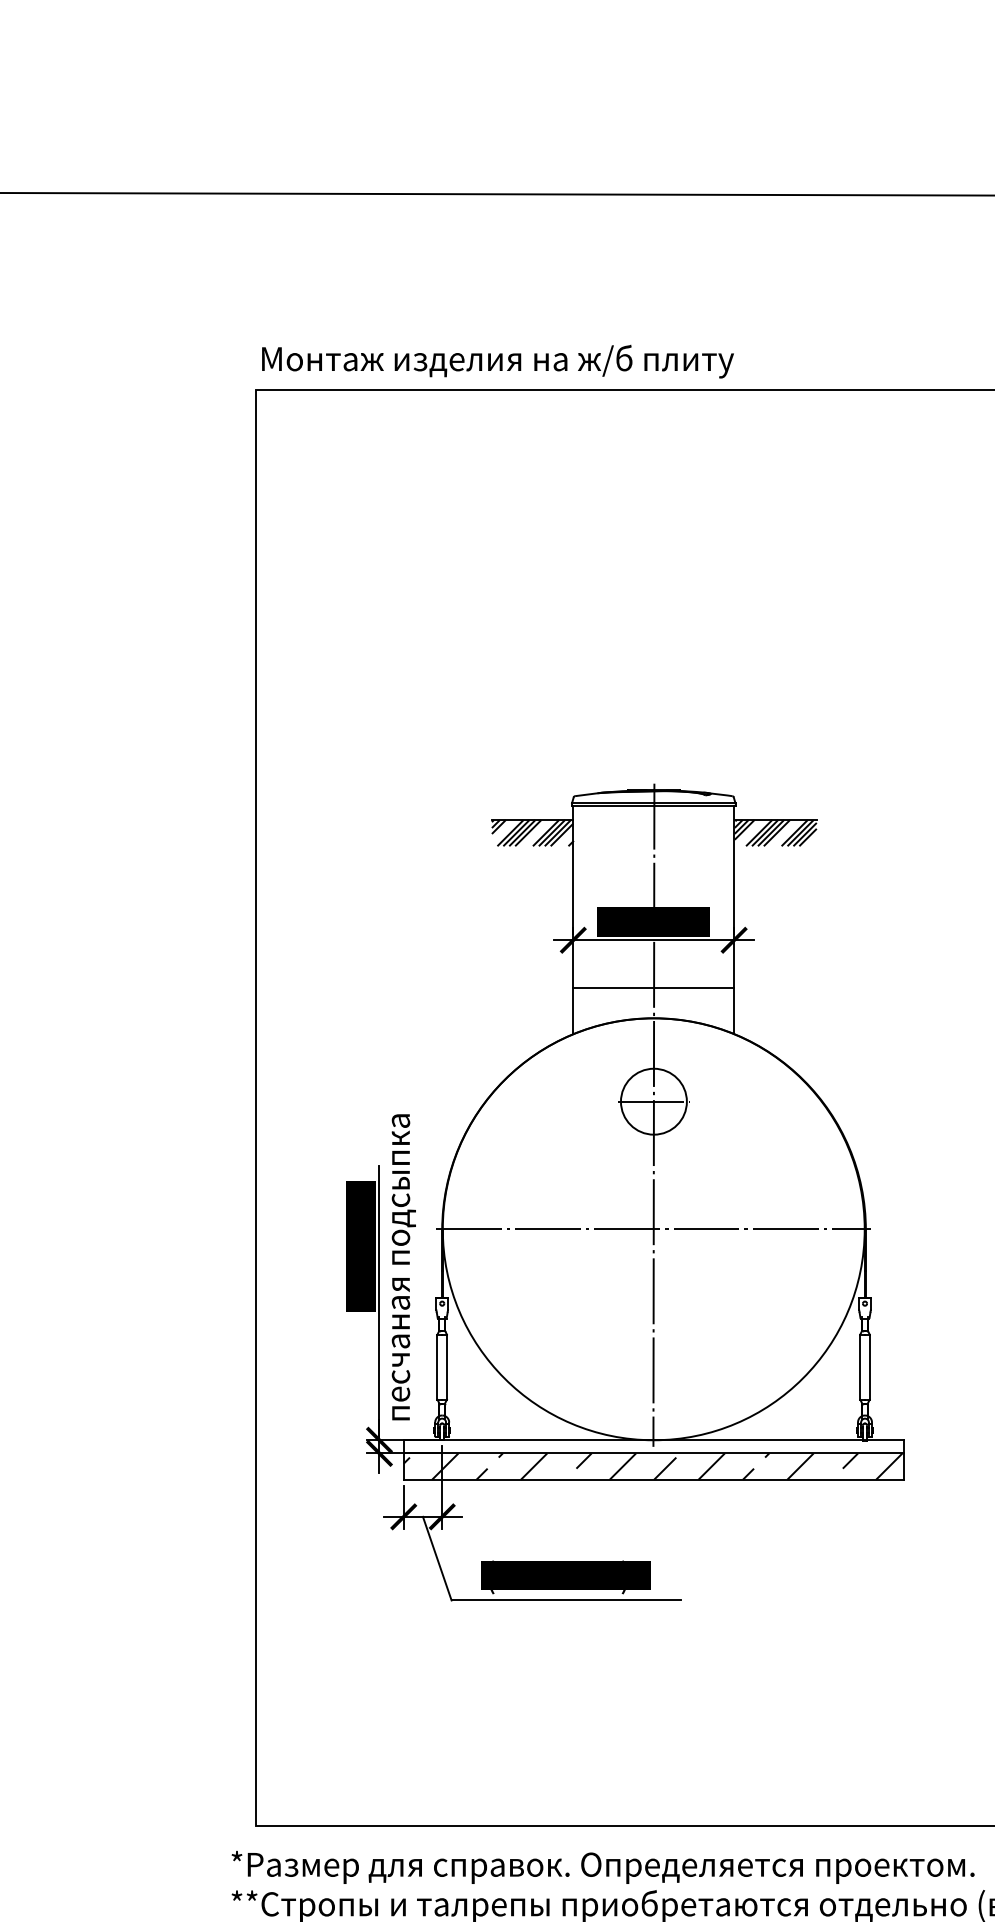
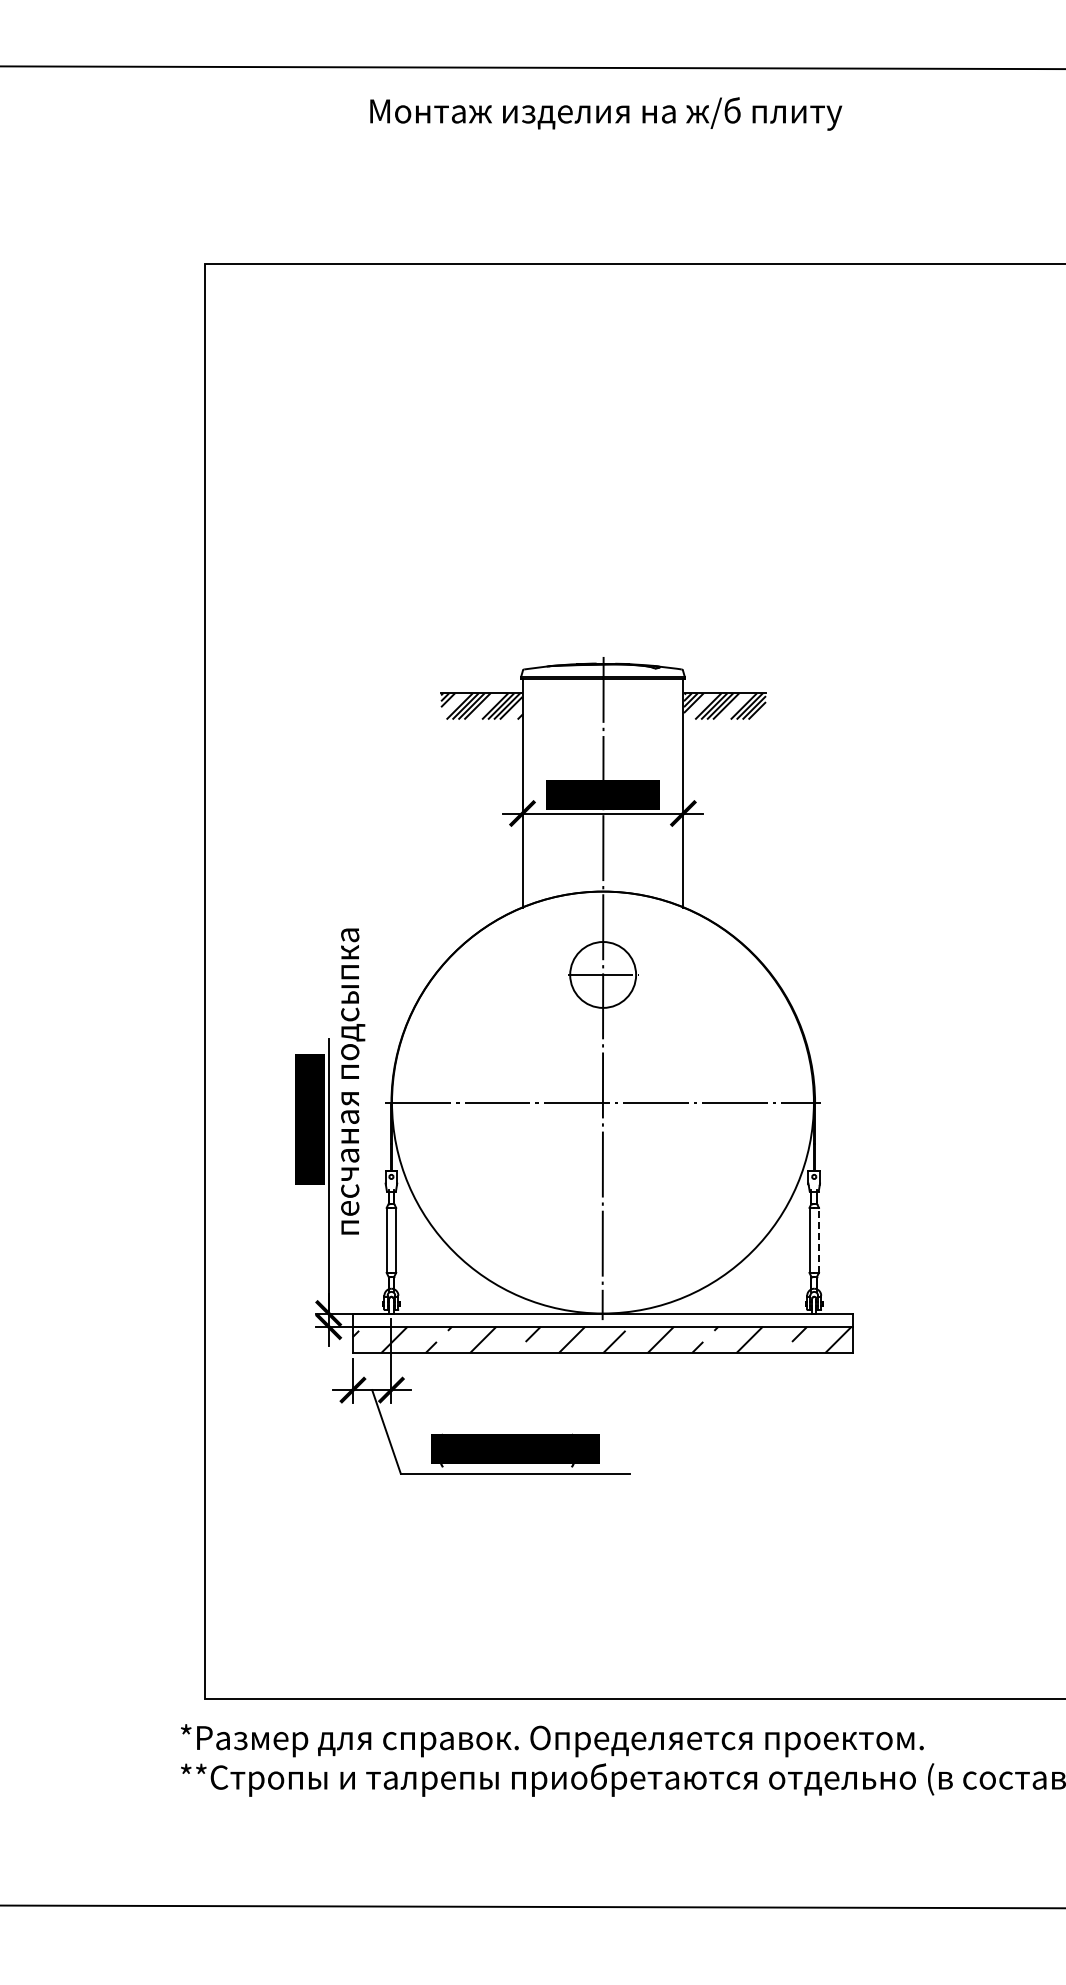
text: (498, 361) -> (606, 113), moved
line: (653, 988) -> (602, 861), removed
text: (404, 1267) -> (353, 1081), moved
line: (869, 1367) -> (818, 1240), solid -> dashed

